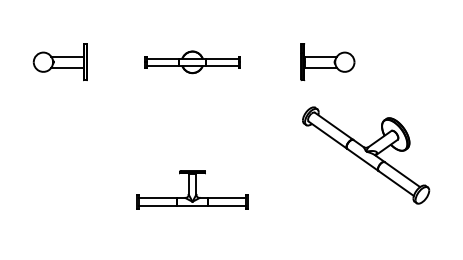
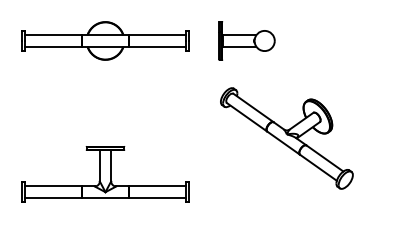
part: (192, 62) -> (105, 41), size x1.67
part: (192, 189) -> (105, 174), size x1.43

